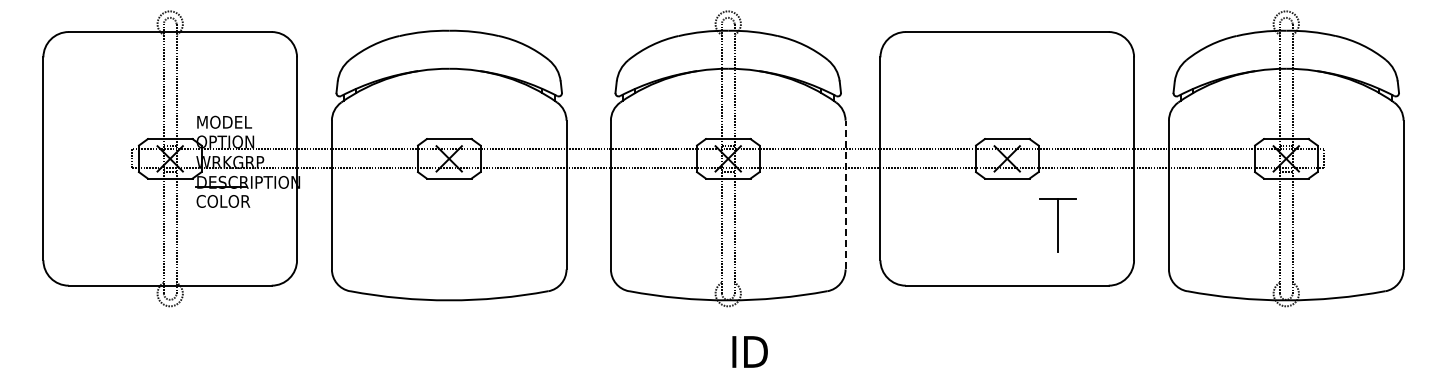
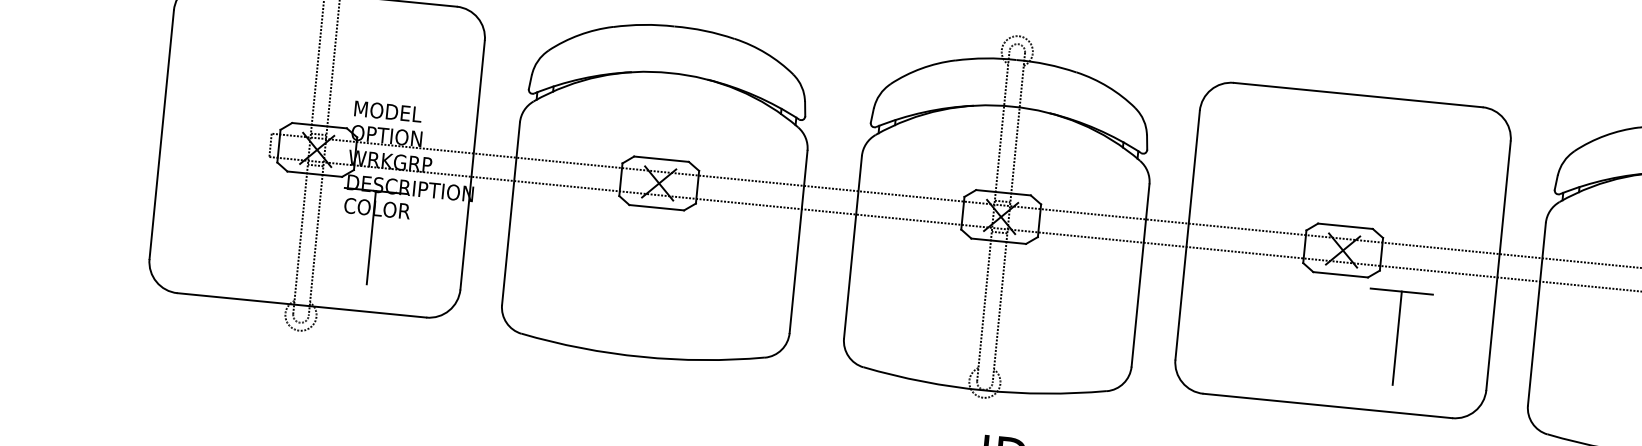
line: (845, 194) -> (1140, 274), dashed -> solid
part: (1057, 224) -> (1396, 337), size x1.43
line: (220, 225) -> (370, 237), added

